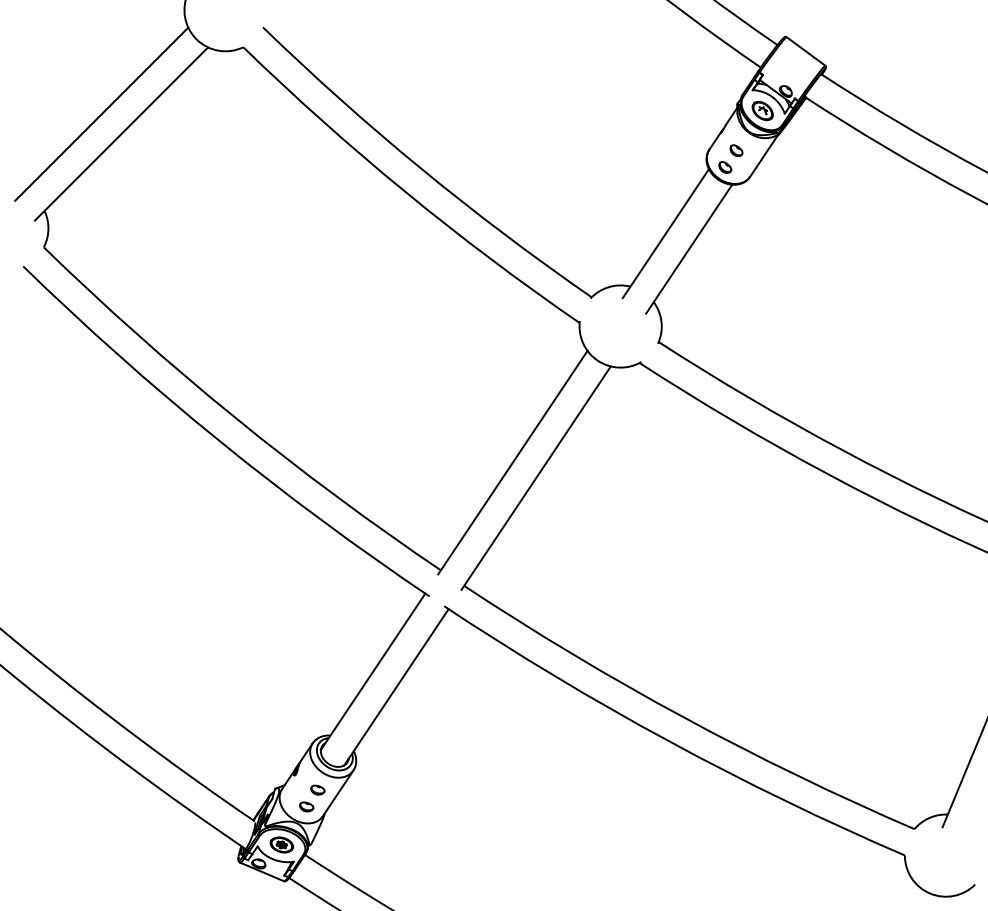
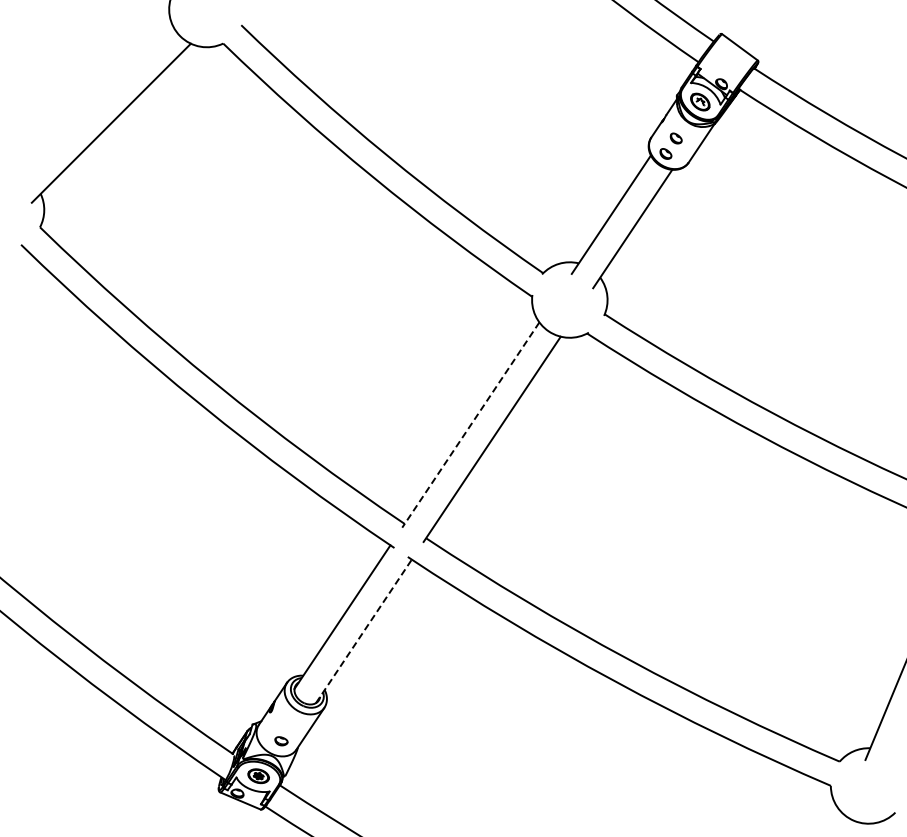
line: (100, 113) -> (92, 104), removed
line: (512, 463) -> (470, 425), solid -> dashed
line: (397, 687) -> (364, 631), solid -> dashed
part: (317, 789) -> (291, 725), removed

